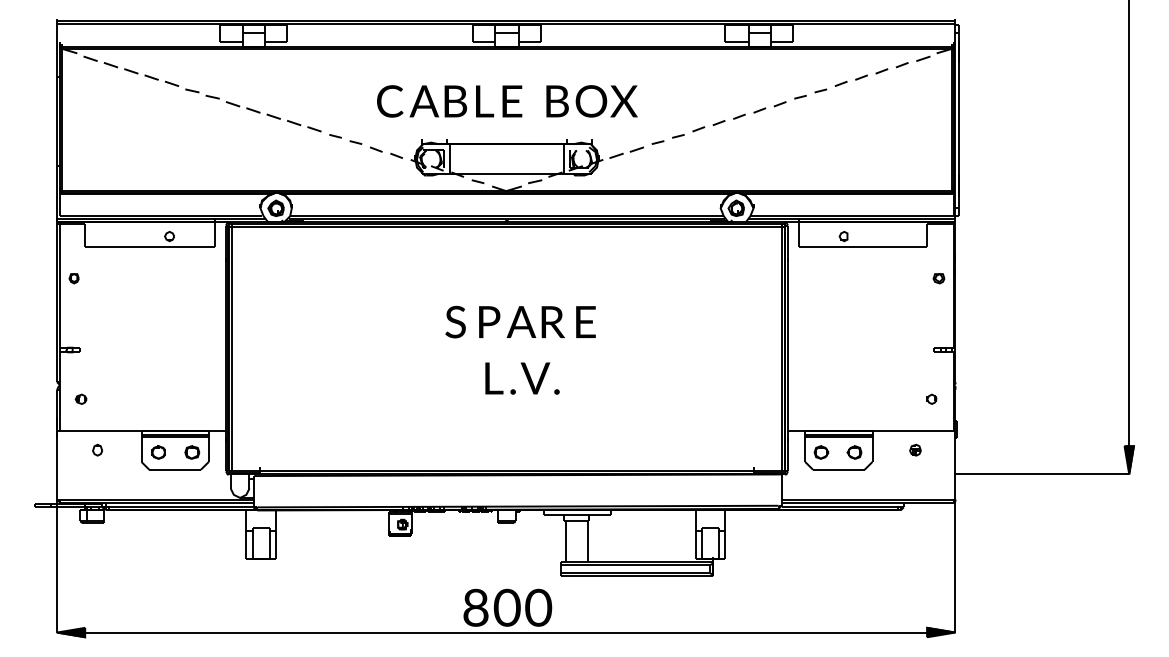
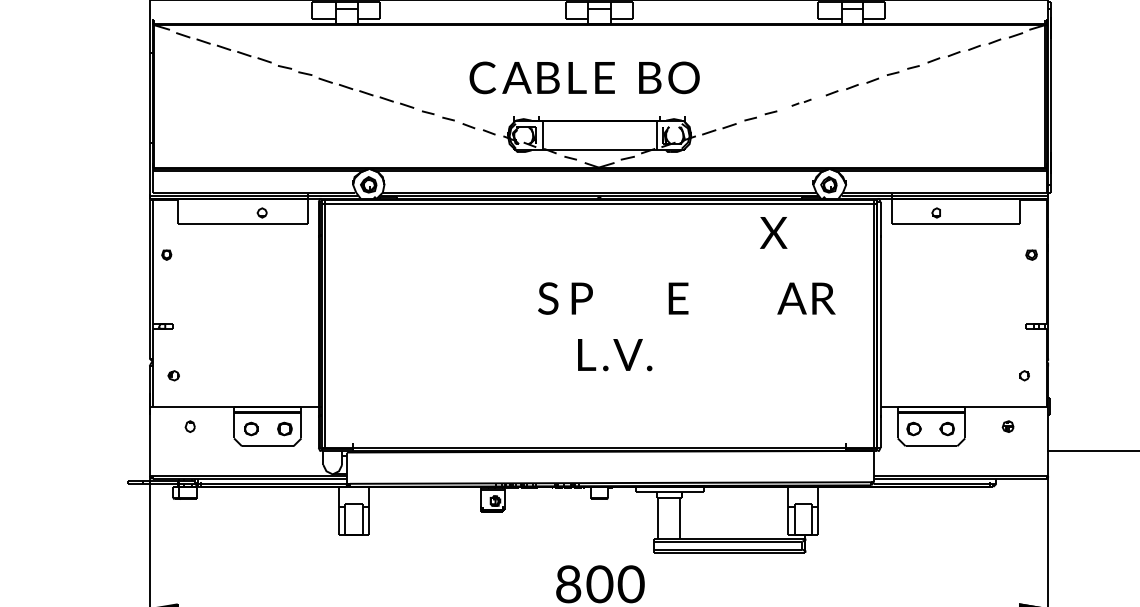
text: (623, 101) -> (773, 232), moved
part: (708, 126) -> (801, 102), size x0.6
text: (535, 322) -> (806, 298), moved

